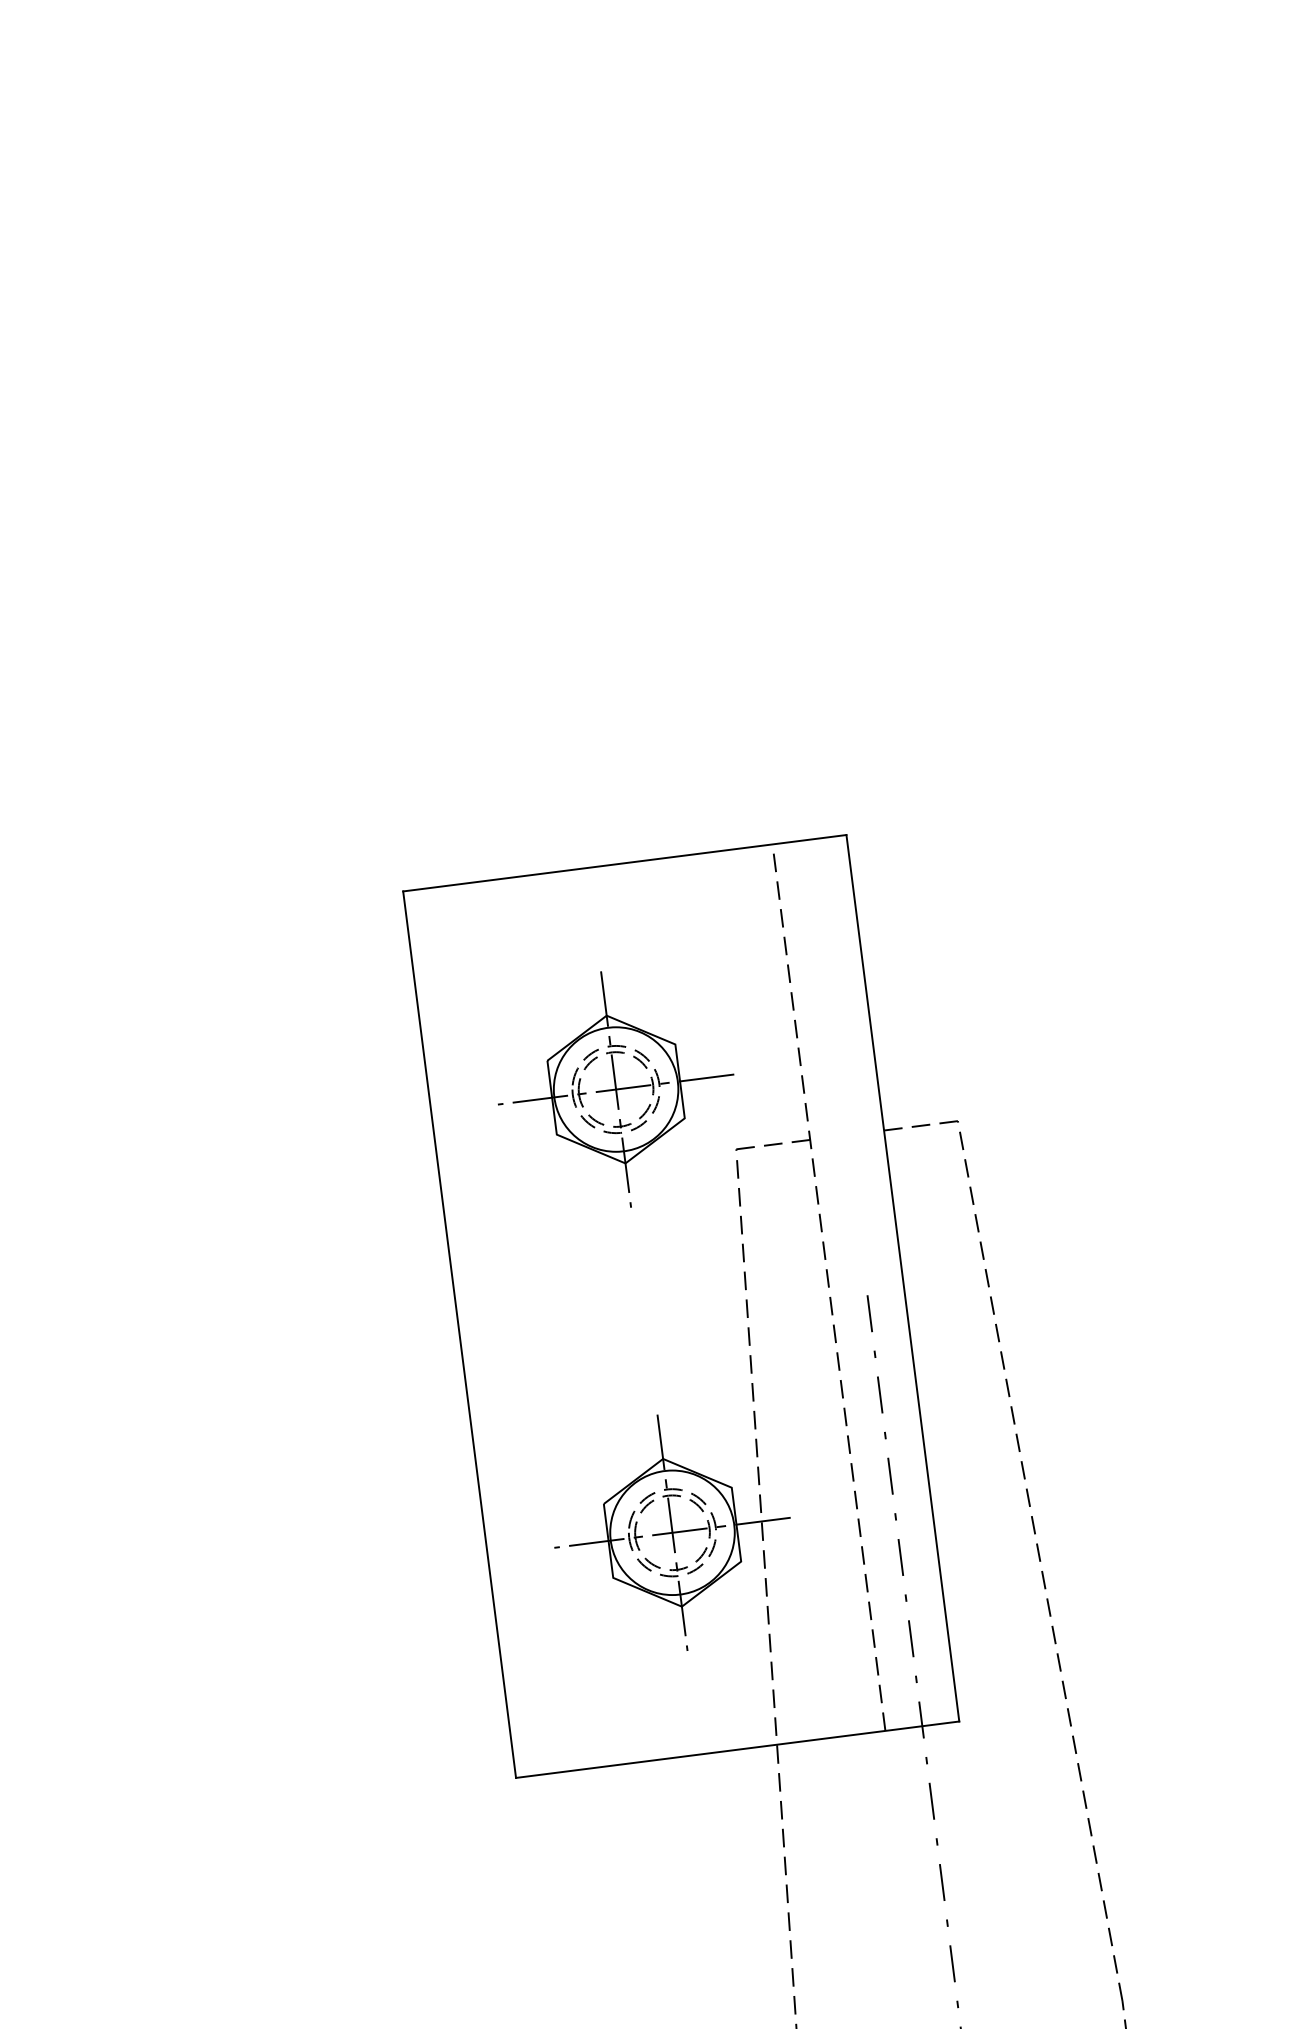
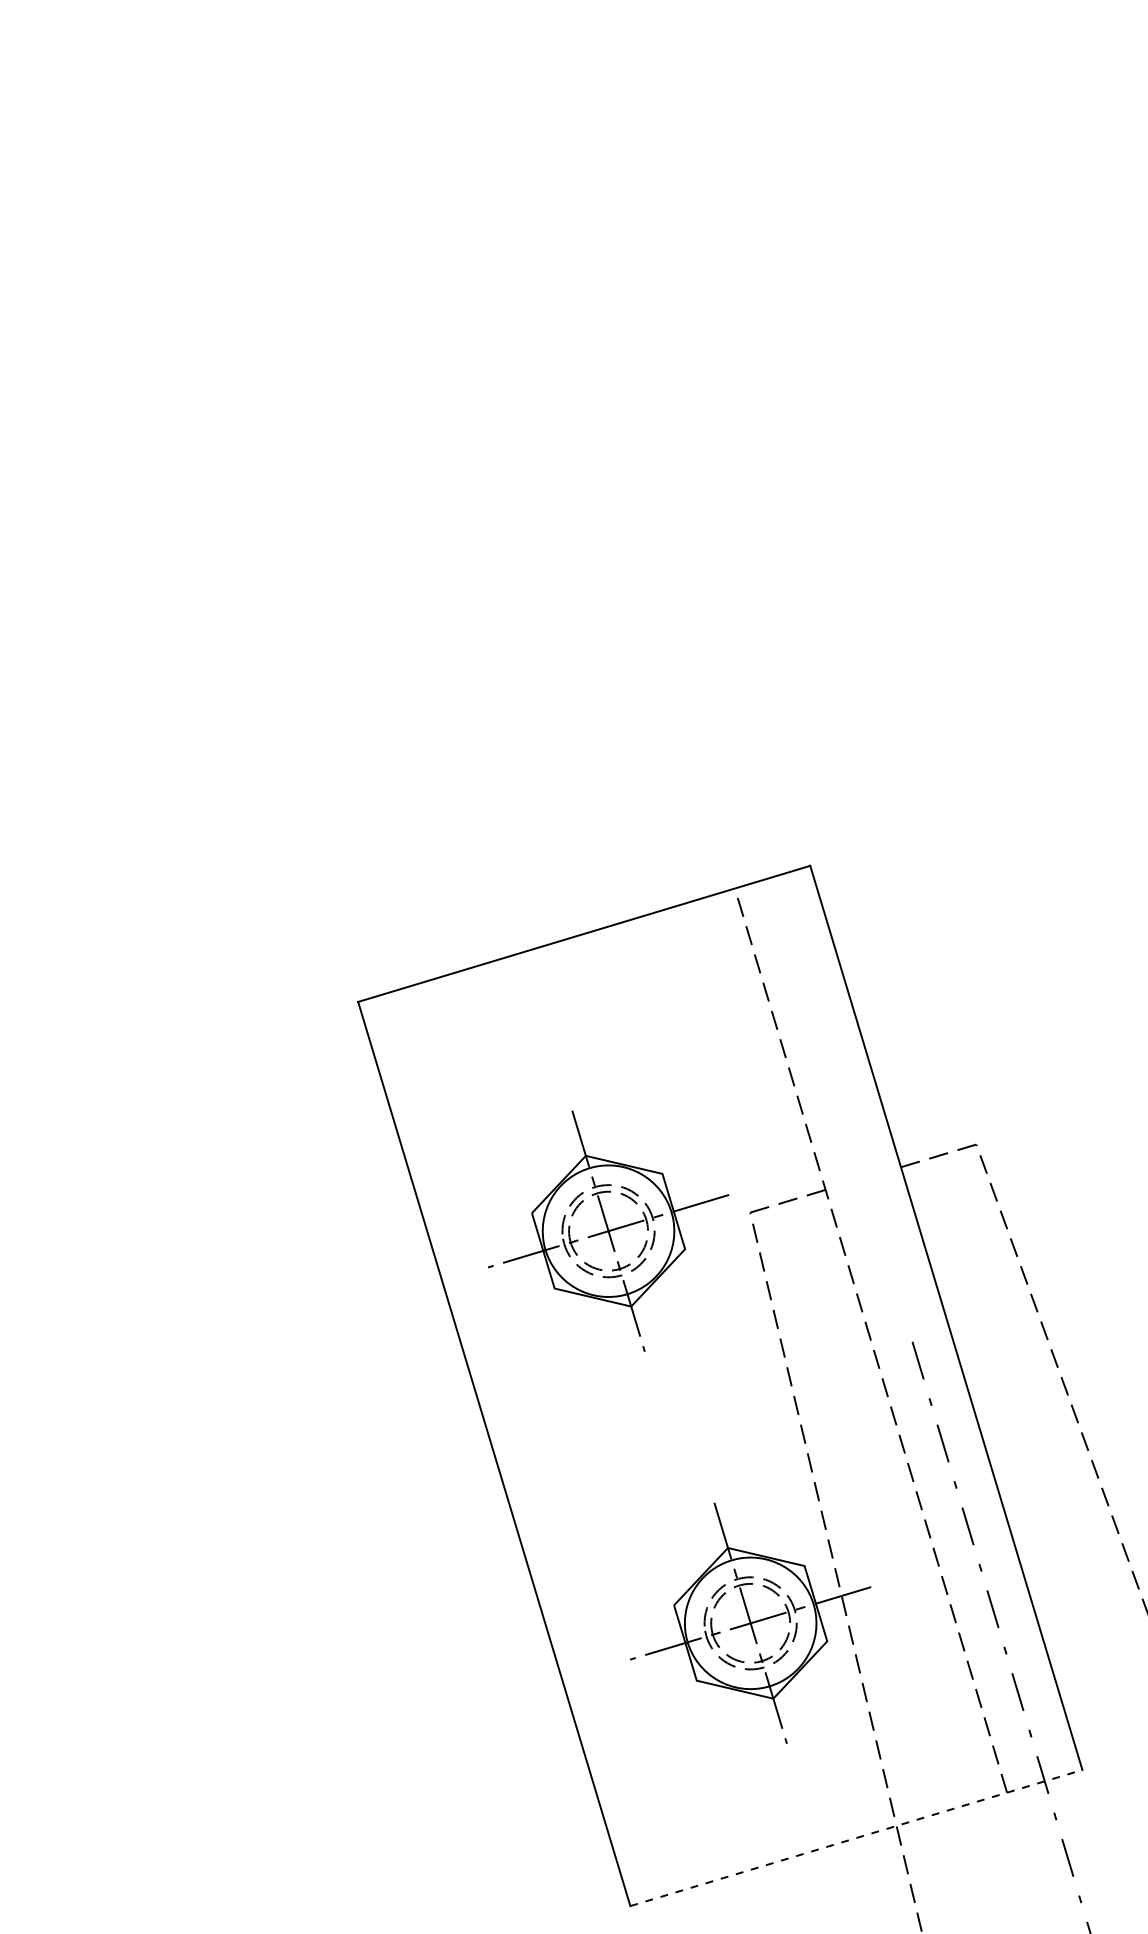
part: (616, 1089) -> (608, 1231), moved
line: (738, 1749) -> (857, 1837), solid -> dashed

